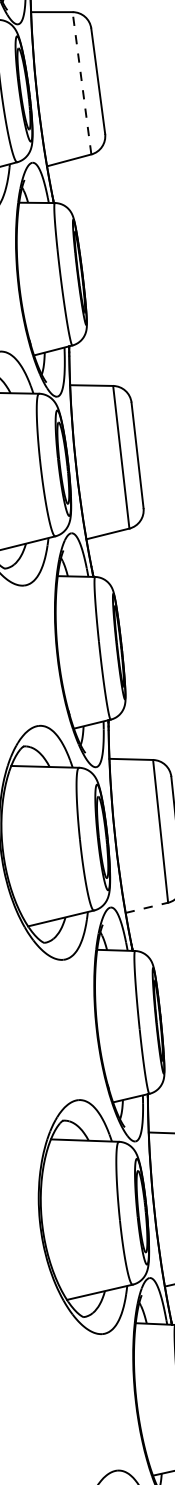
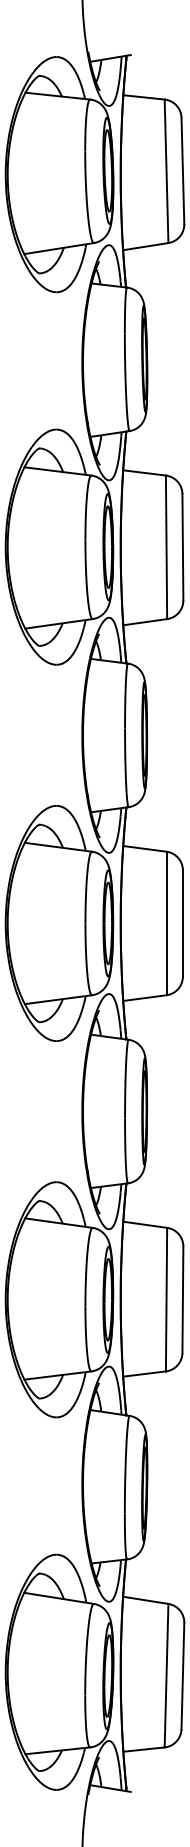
line: (81, 83) -> (166, 171), dashed -> solid
line: (146, 908) -> (144, 998), dashed -> solid

